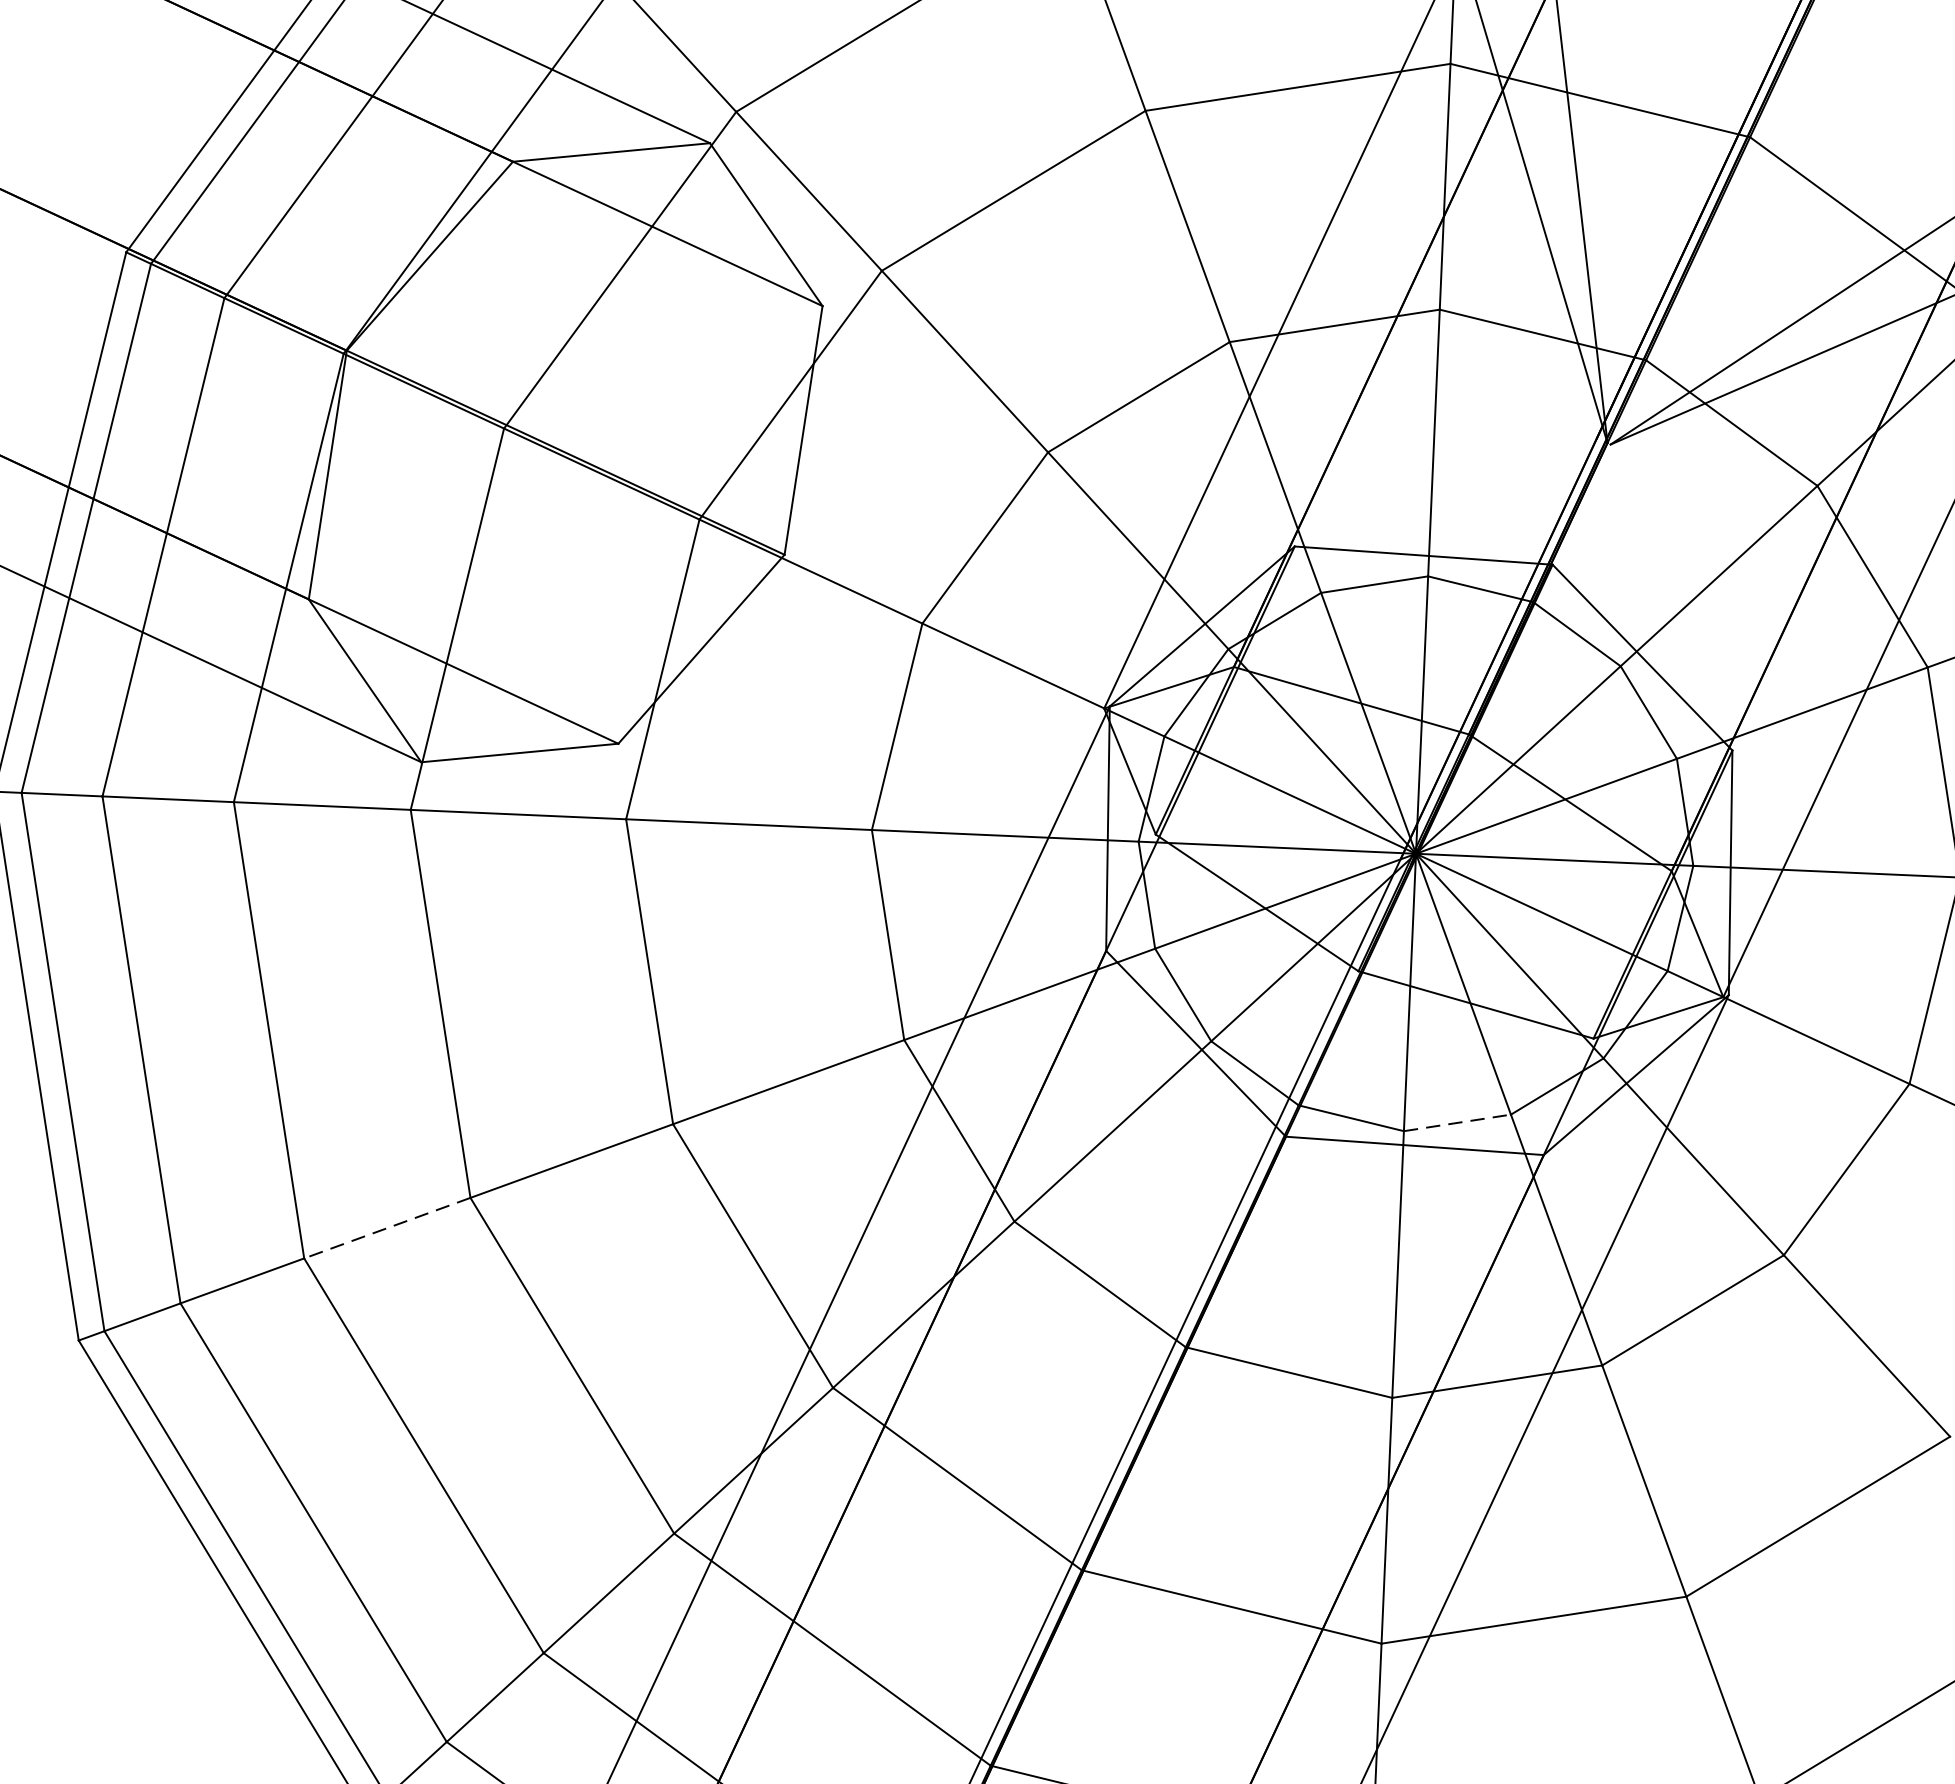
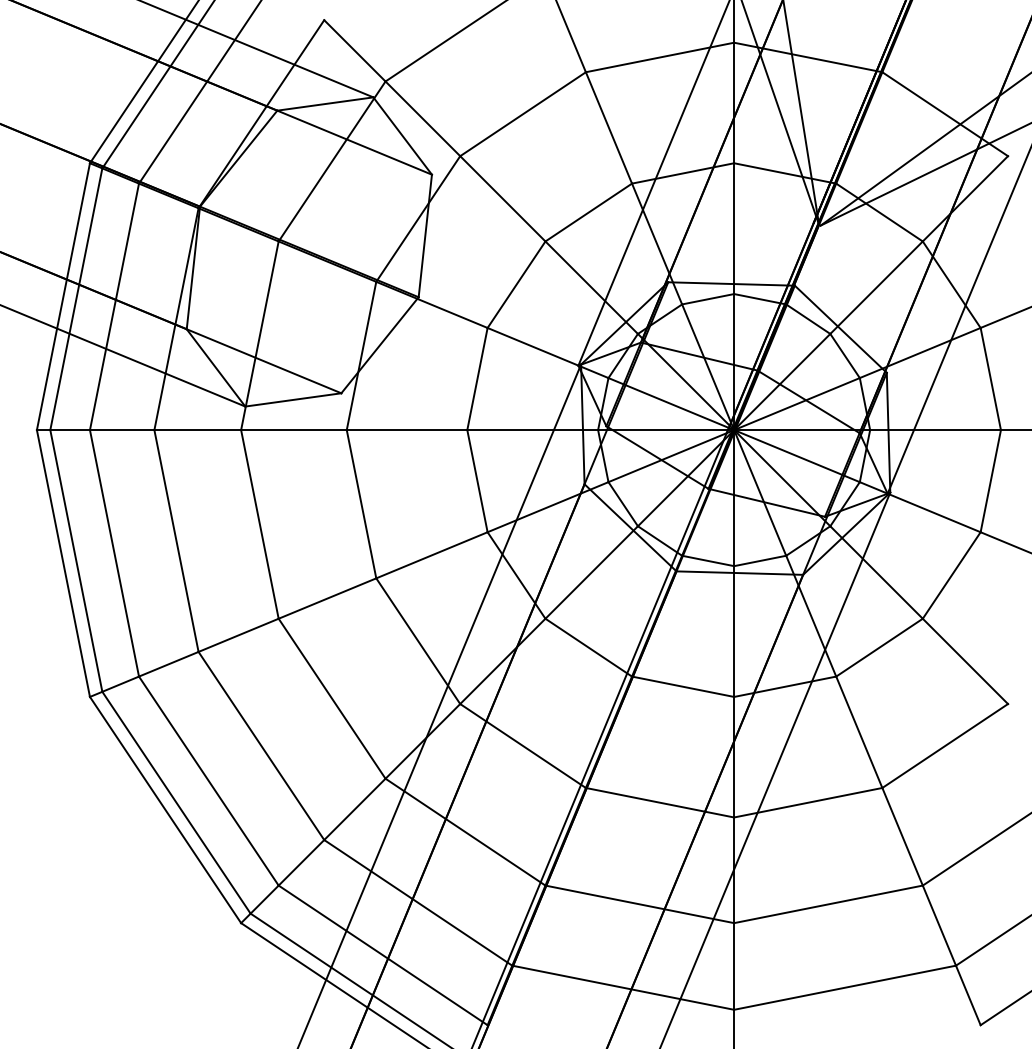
line: (1458, 1121) -> (760, 560), dashed -> solid
line: (387, 1228) -> (238, 635), dashed -> solid

